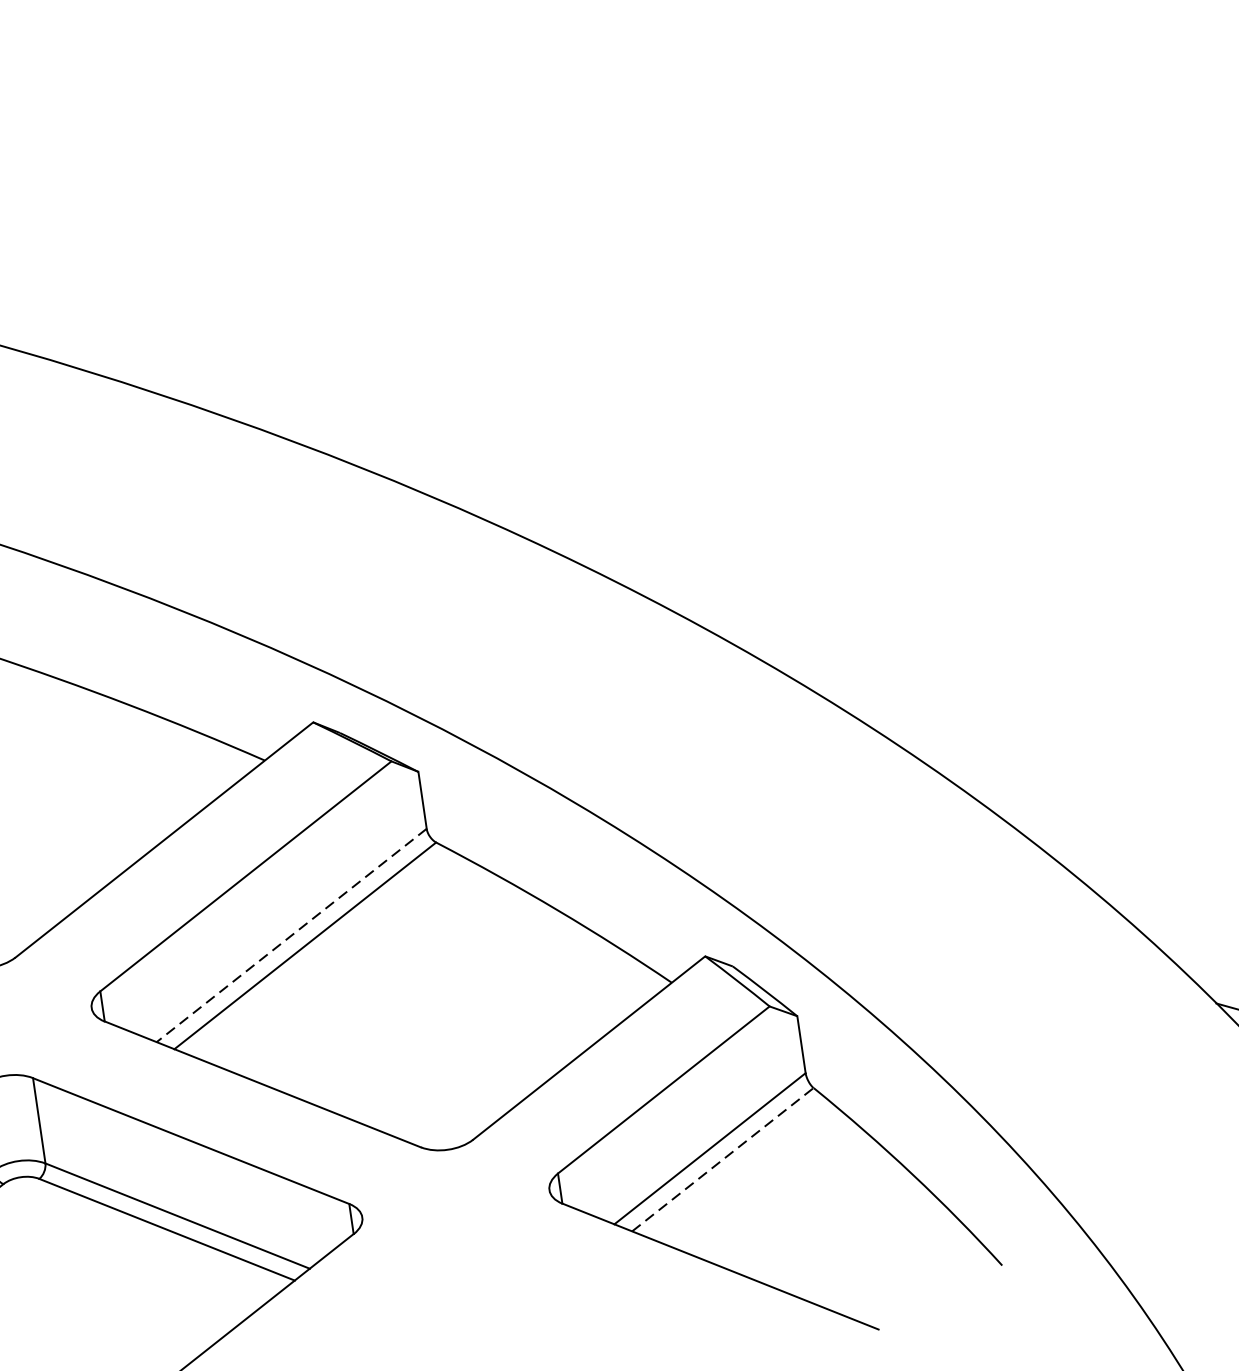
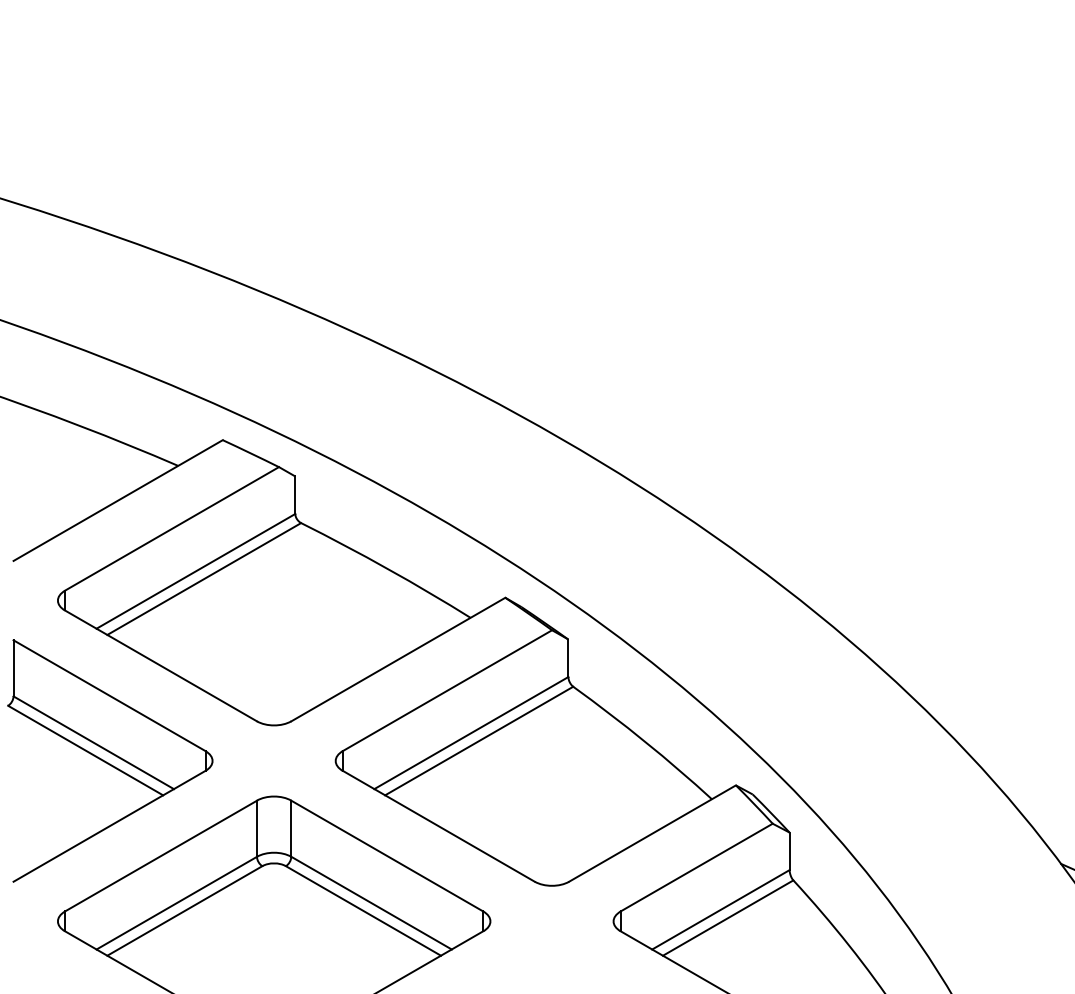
line: (290, 936) -> (470, 733), dashed -> solid
line: (723, 1158) -> (728, 917), dashed -> solid

